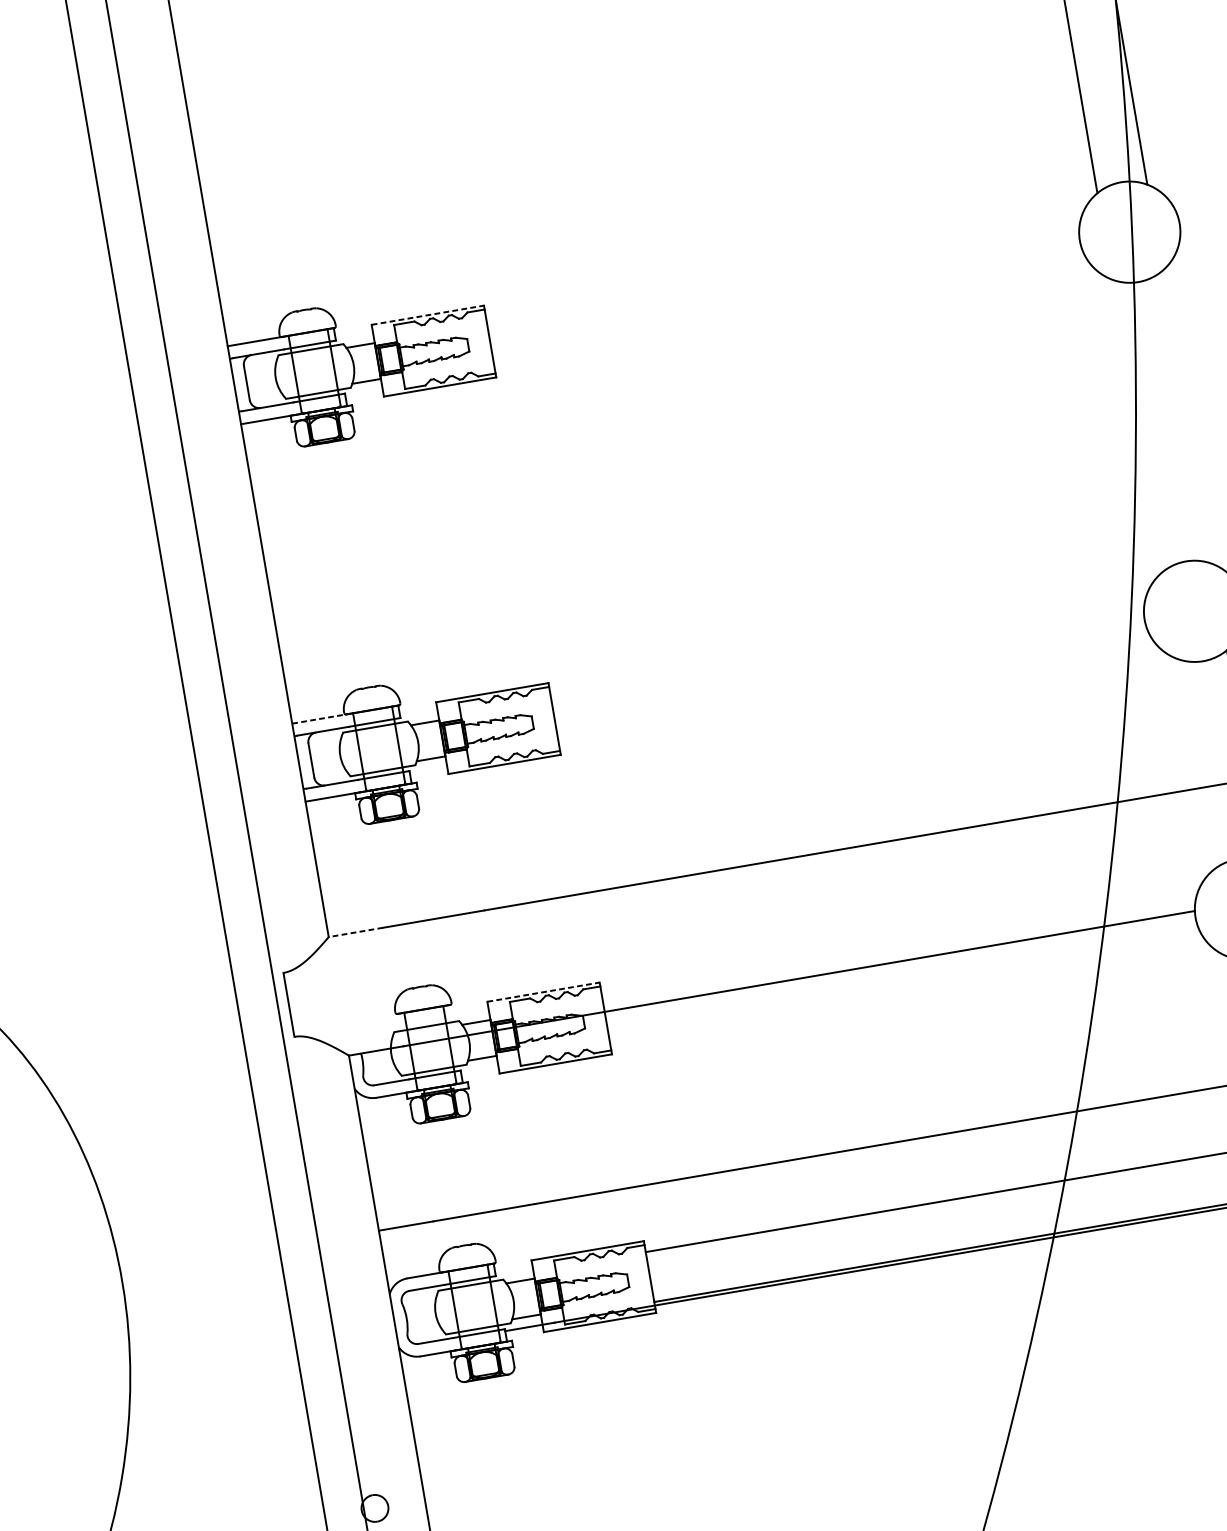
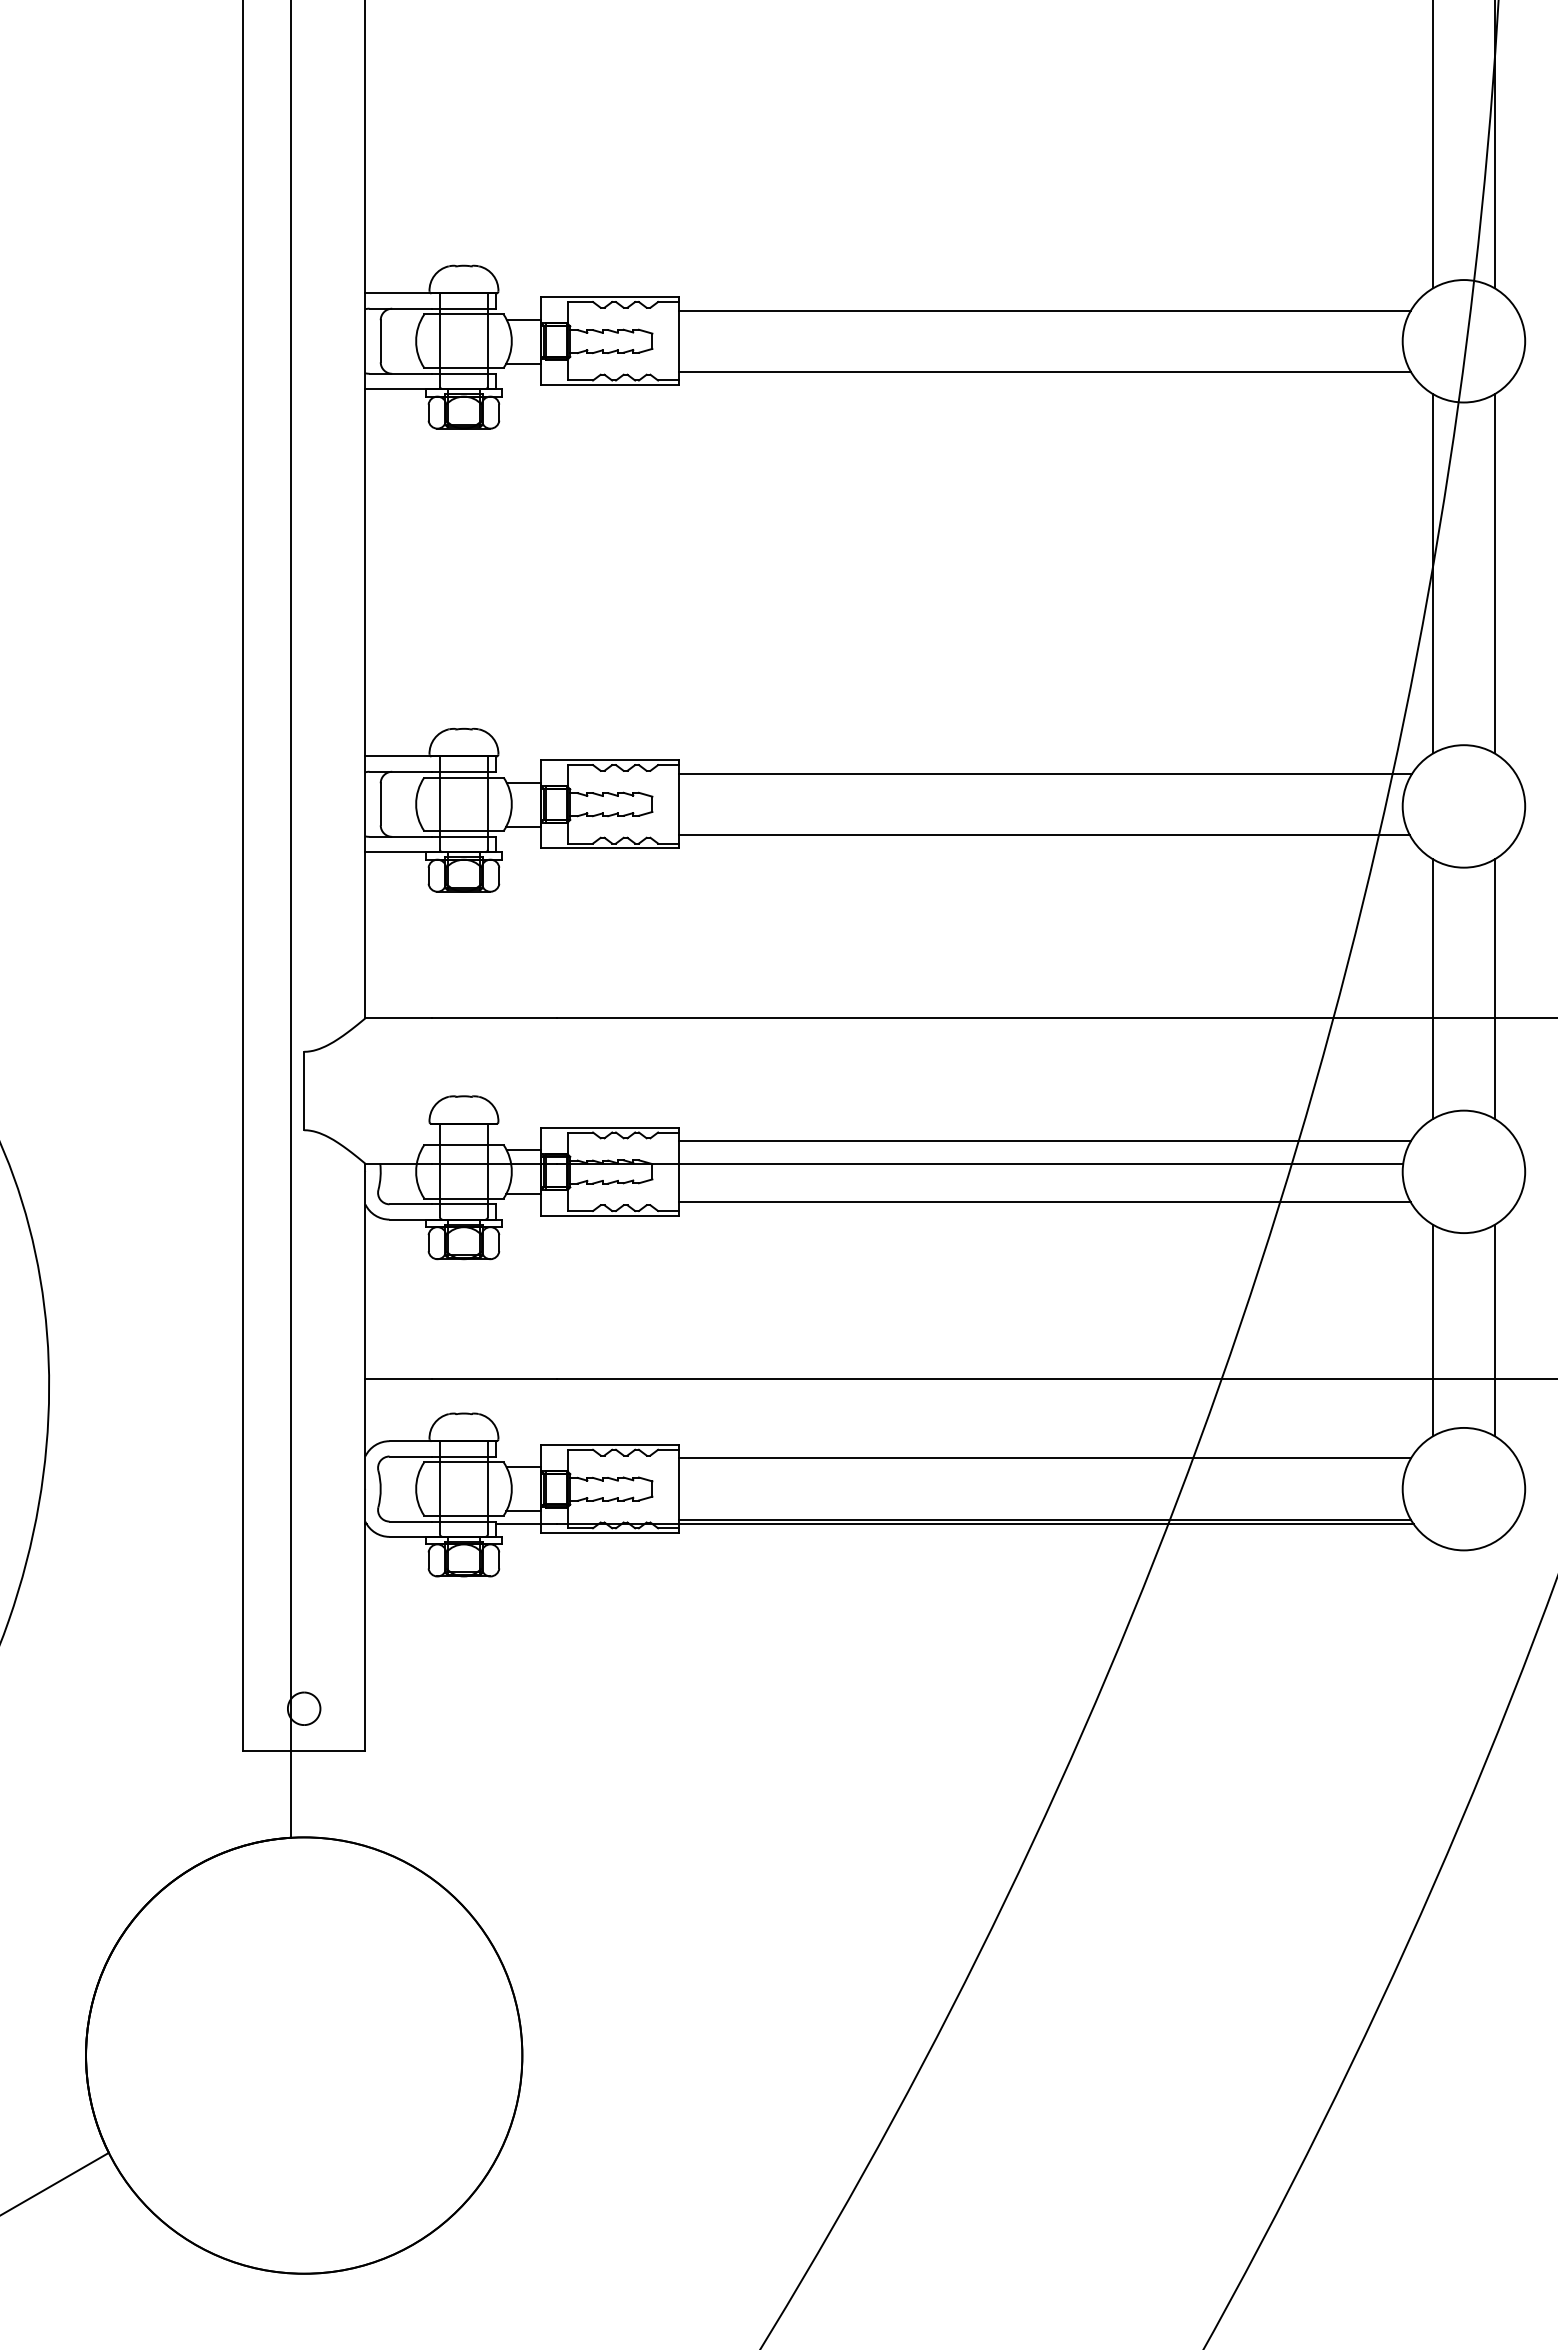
line: (783, 265) -> (1044, 310), added
line: (428, 315) -> (610, 297), dashed -> solid
line: (792, 315) -> (1044, 371), added
line: (1187, 417) -> (1494, 573), added
line: (1137, 425) -> (1433, 573), added
line: (848, 642) -> (1045, 773), added
line: (856, 692) -> (1044, 834), added
line: (320, 718) -> (399, 756), dashed -> solid
line: (1195, 763) -> (1433, 988), added
line: (355, 932) -> (398, 1018), dashed -> solid
line: (899, 942) -> (1044, 1141), added
line: (543, 991) -> (610, 1127), dashed -> solid
line: (907, 992) -> (1044, 1202), added

